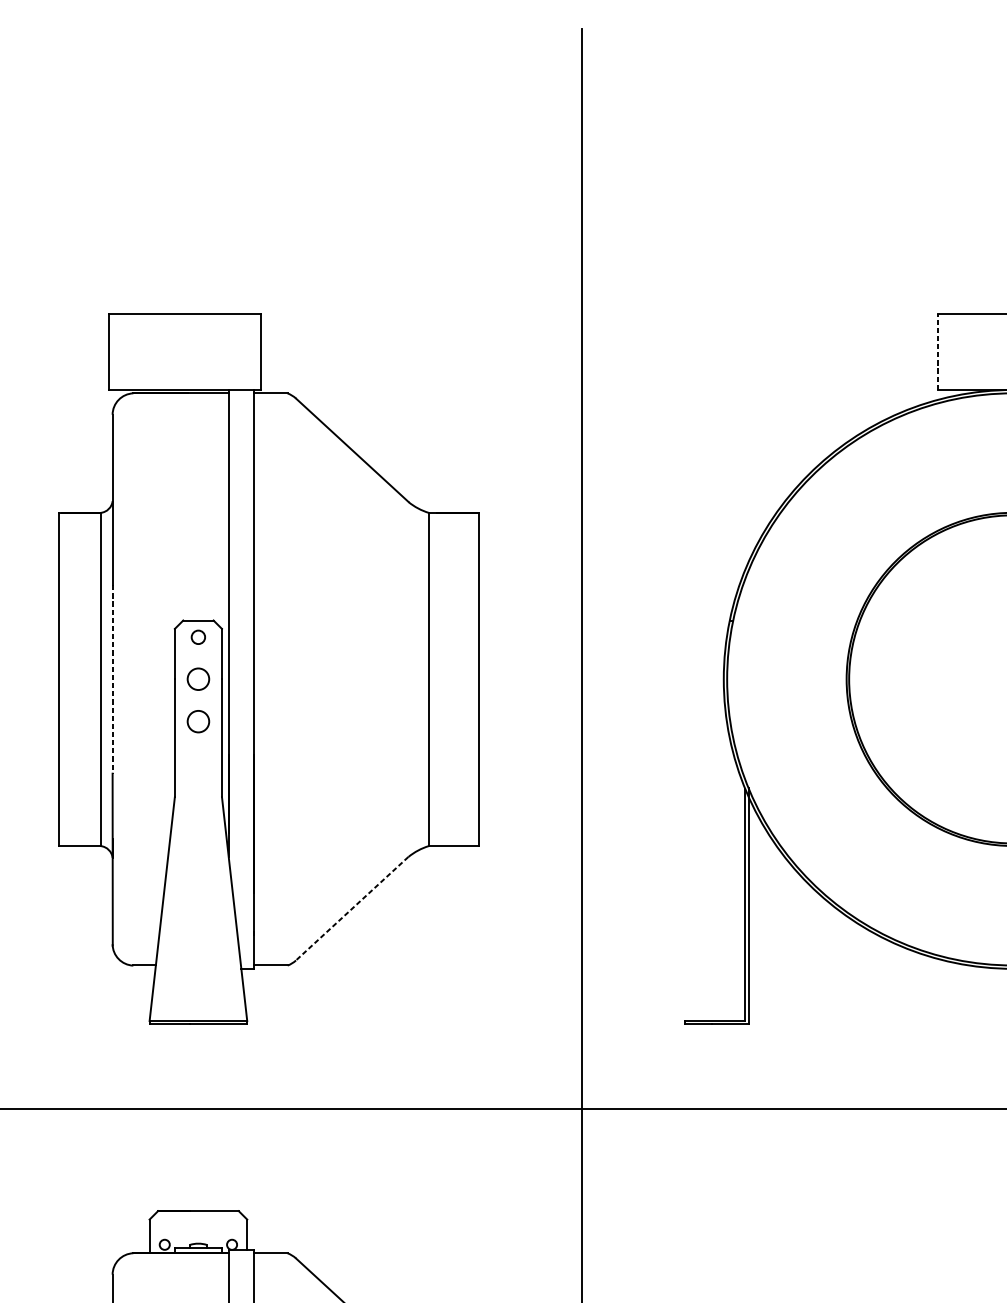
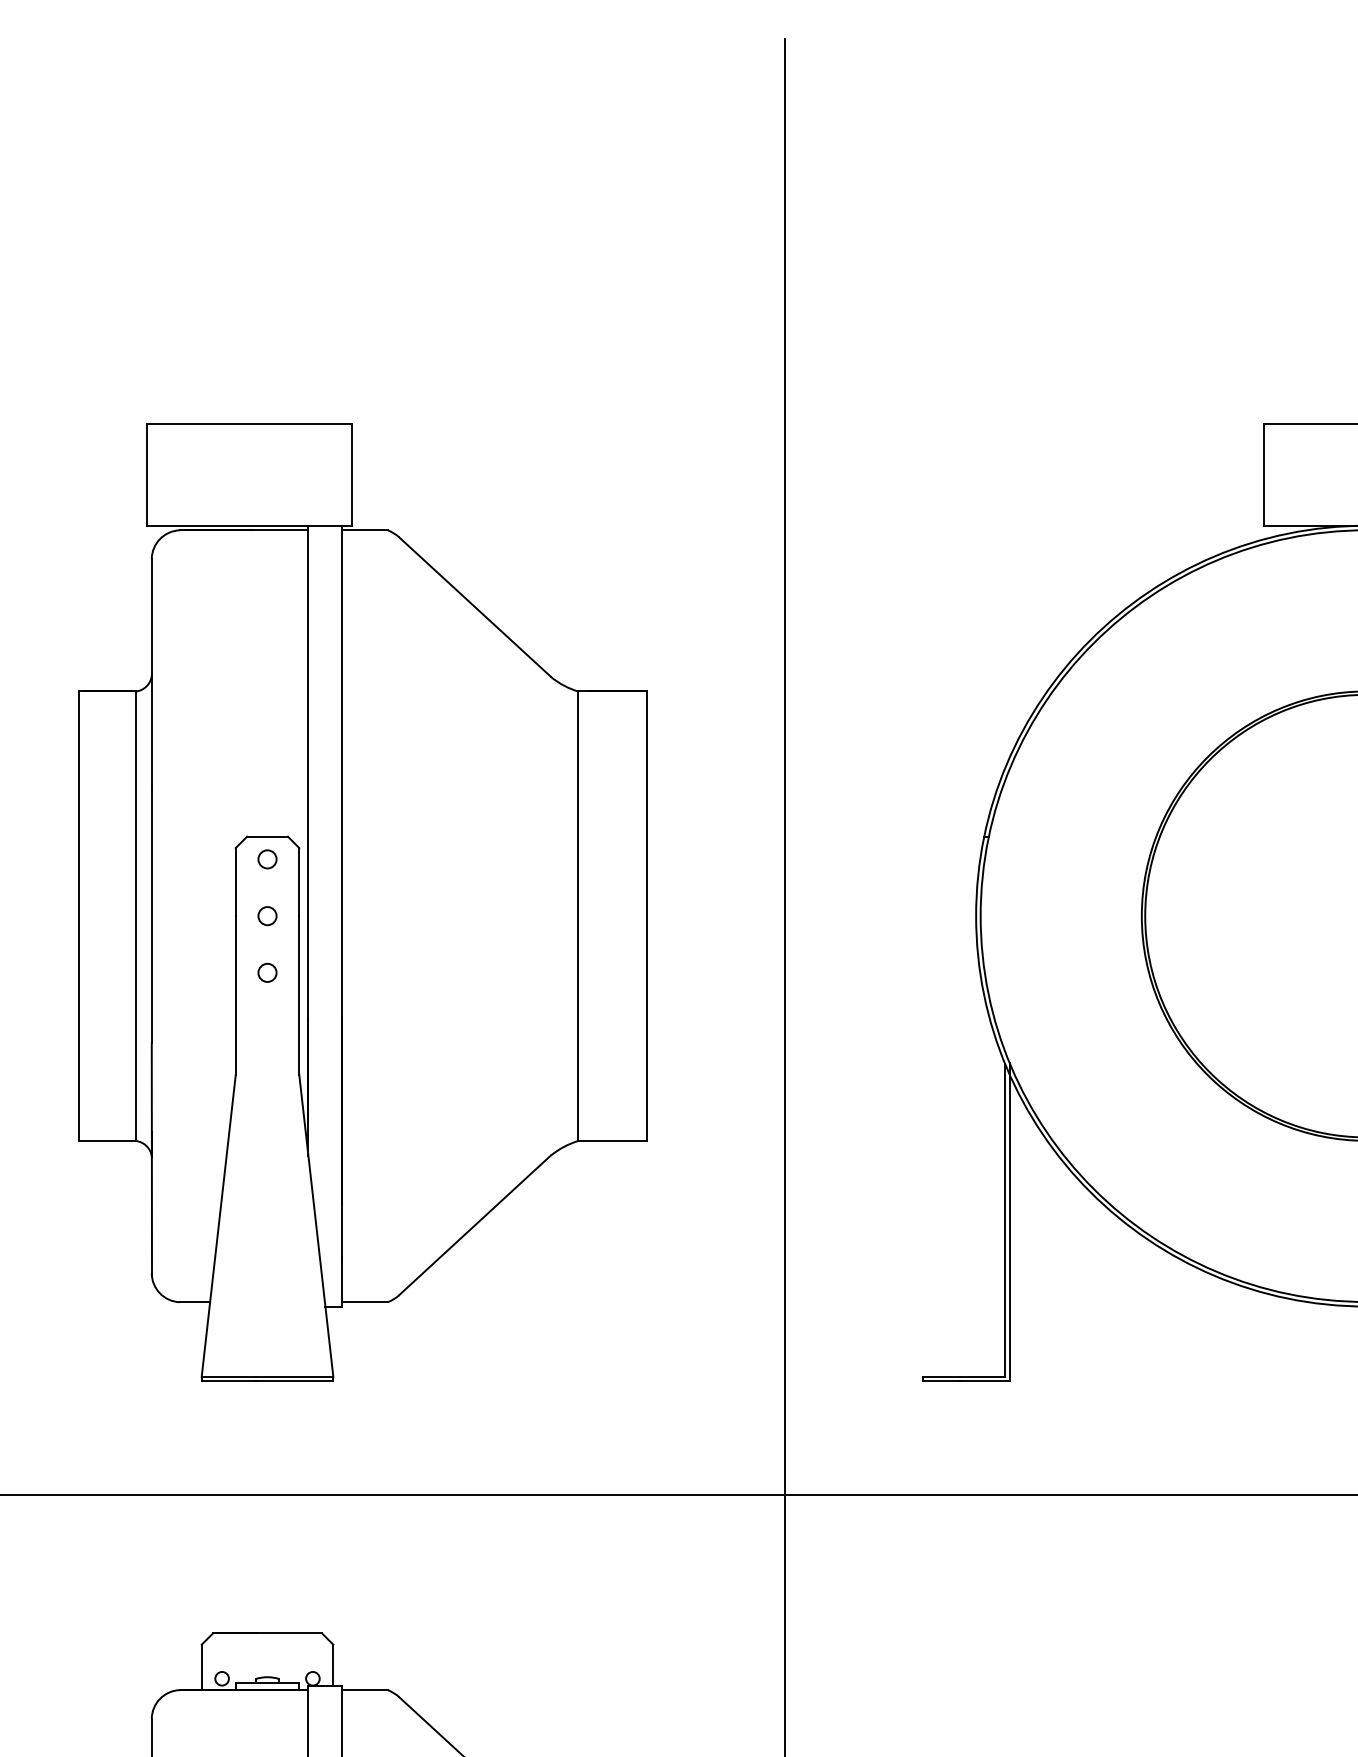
line: (937, 351) -> (1264, 474), dashed -> solid
line: (112, 679) -> (151, 916), dashed -> solid
circle: (198, 679) -> (267, 916), size x0.62
circle: (198, 721) -> (267, 972), size x0.62
line: (351, 908) -> (474, 1225), dashed -> solid

